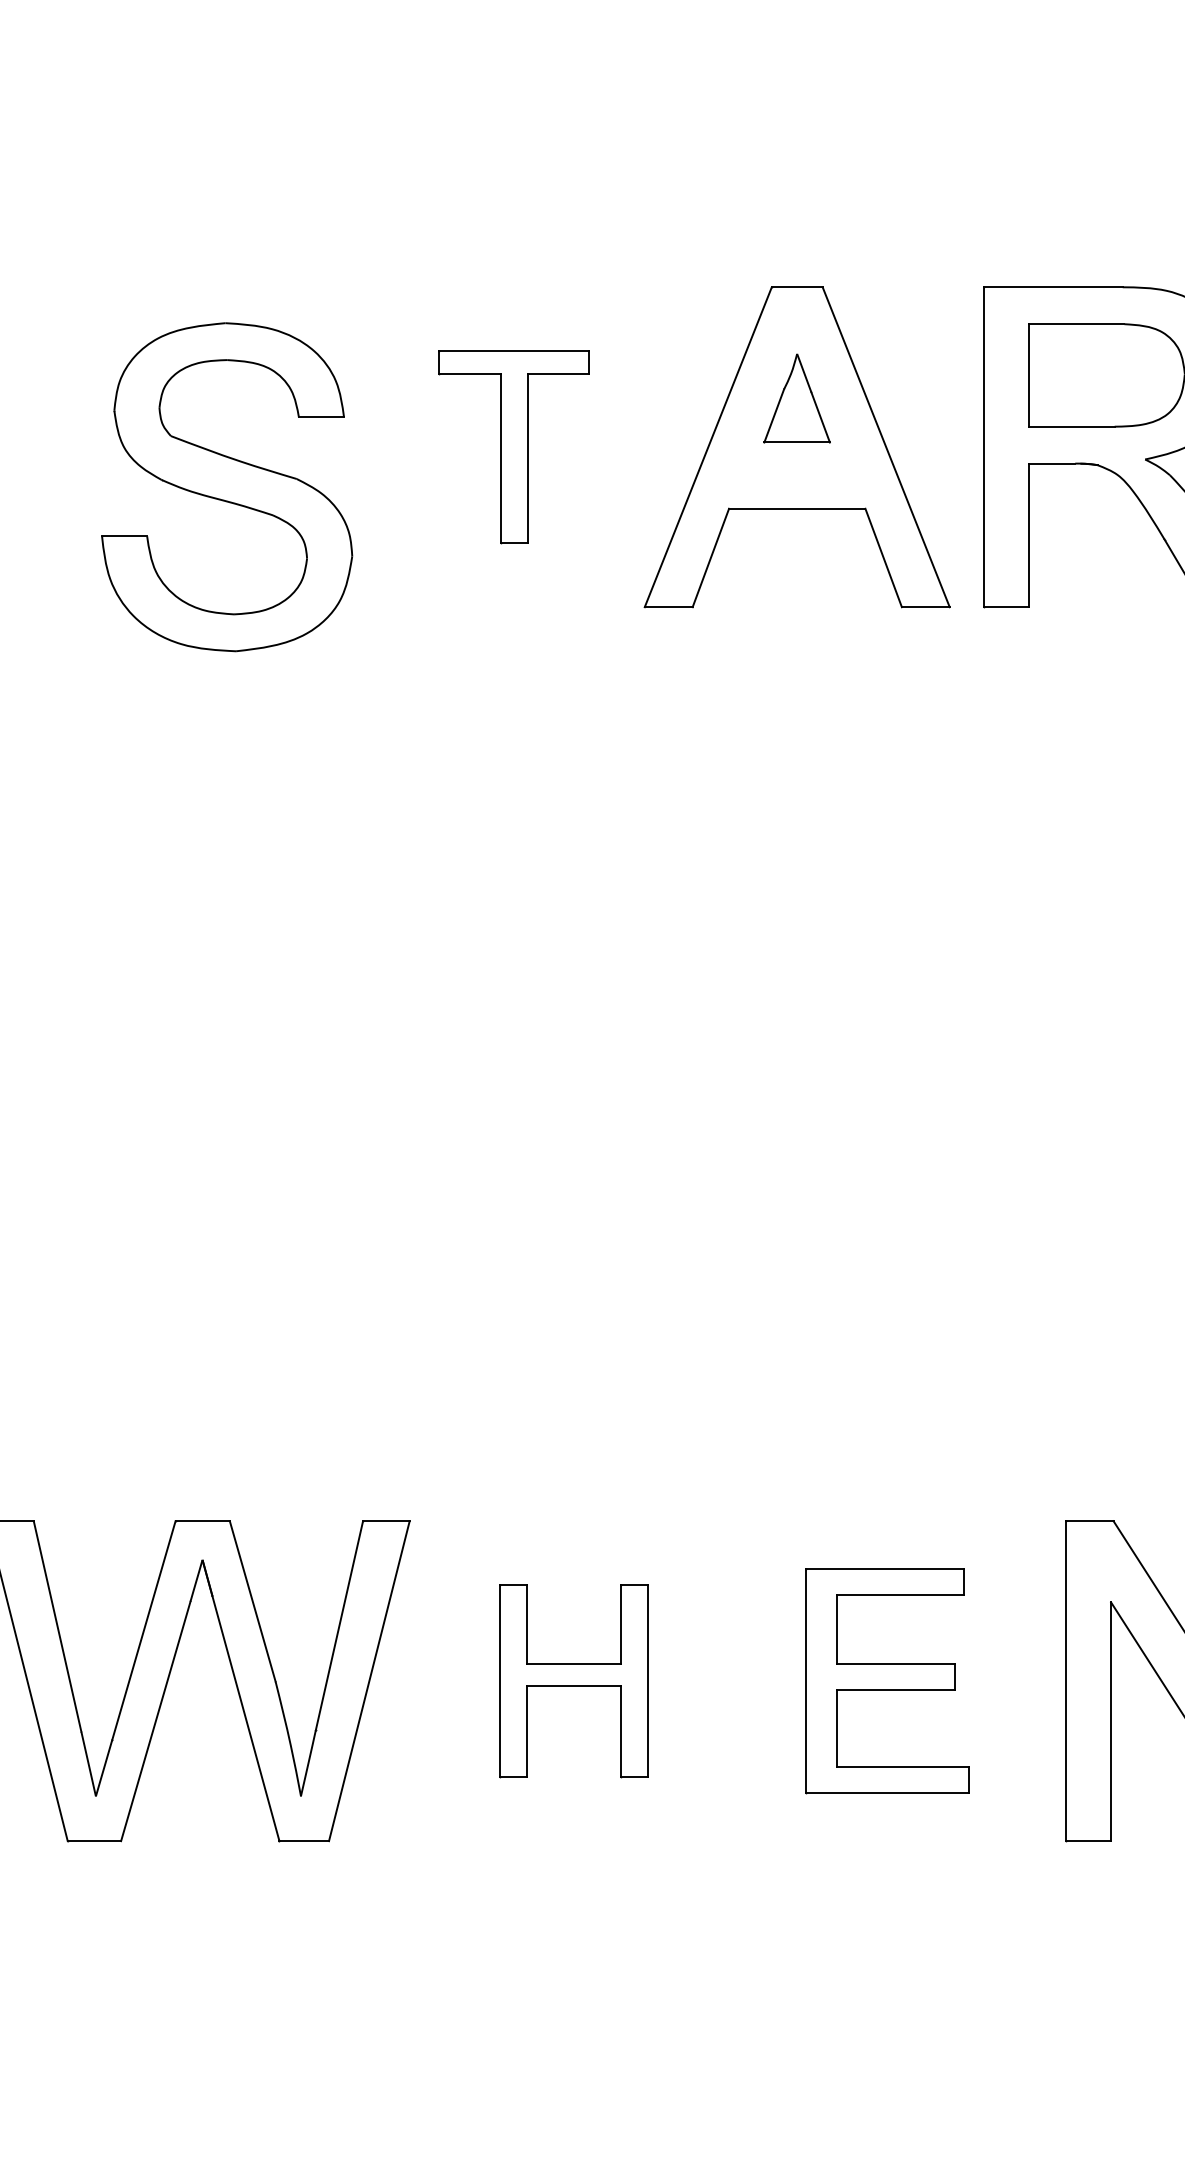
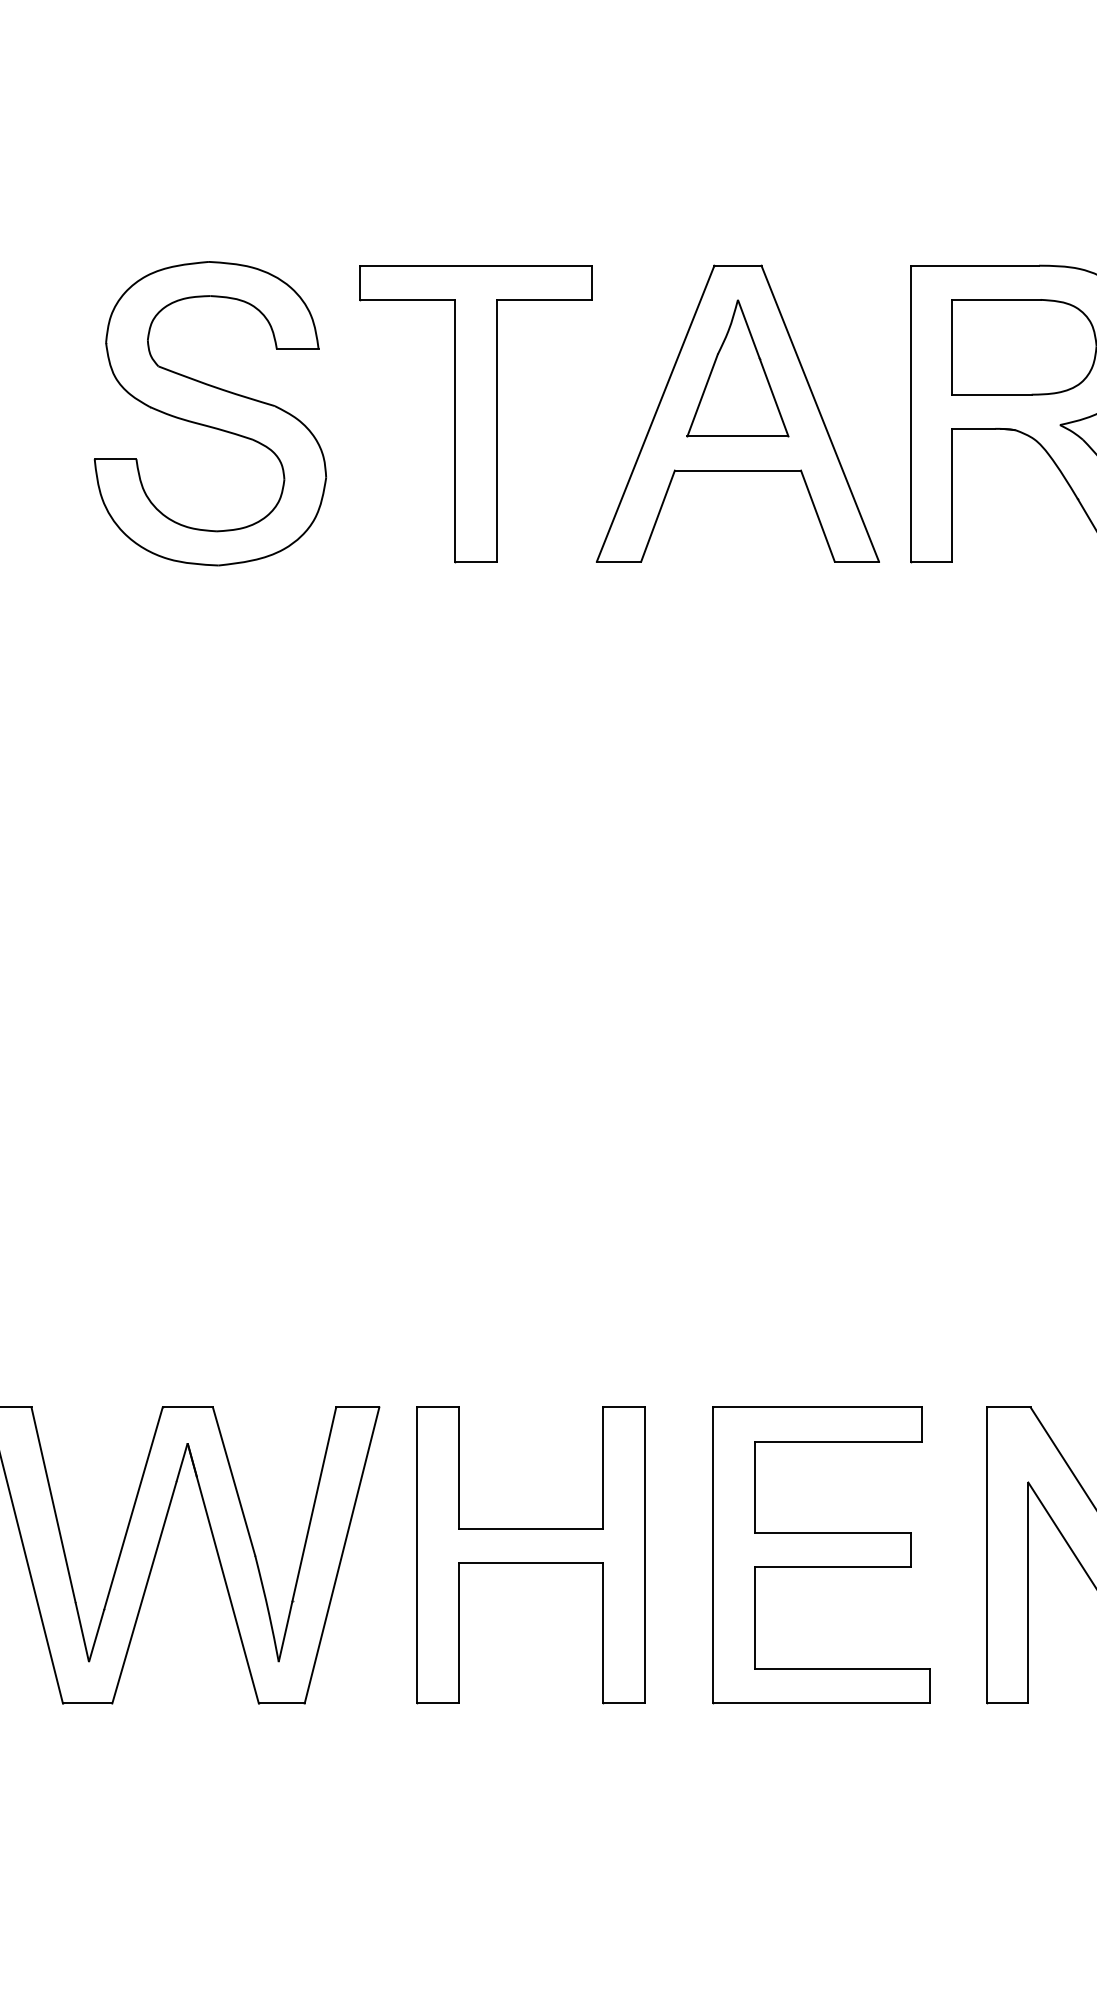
part: (796, 398) -> (737, 368), size x1.67
part: (513, 447) -> (475, 413), size x1.67
part: (227, 487) -> (210, 413), moved
part: (573, 1681) -> (530, 1555), size x1.67
part: (887, 1681) -> (821, 1555), size x1.43

